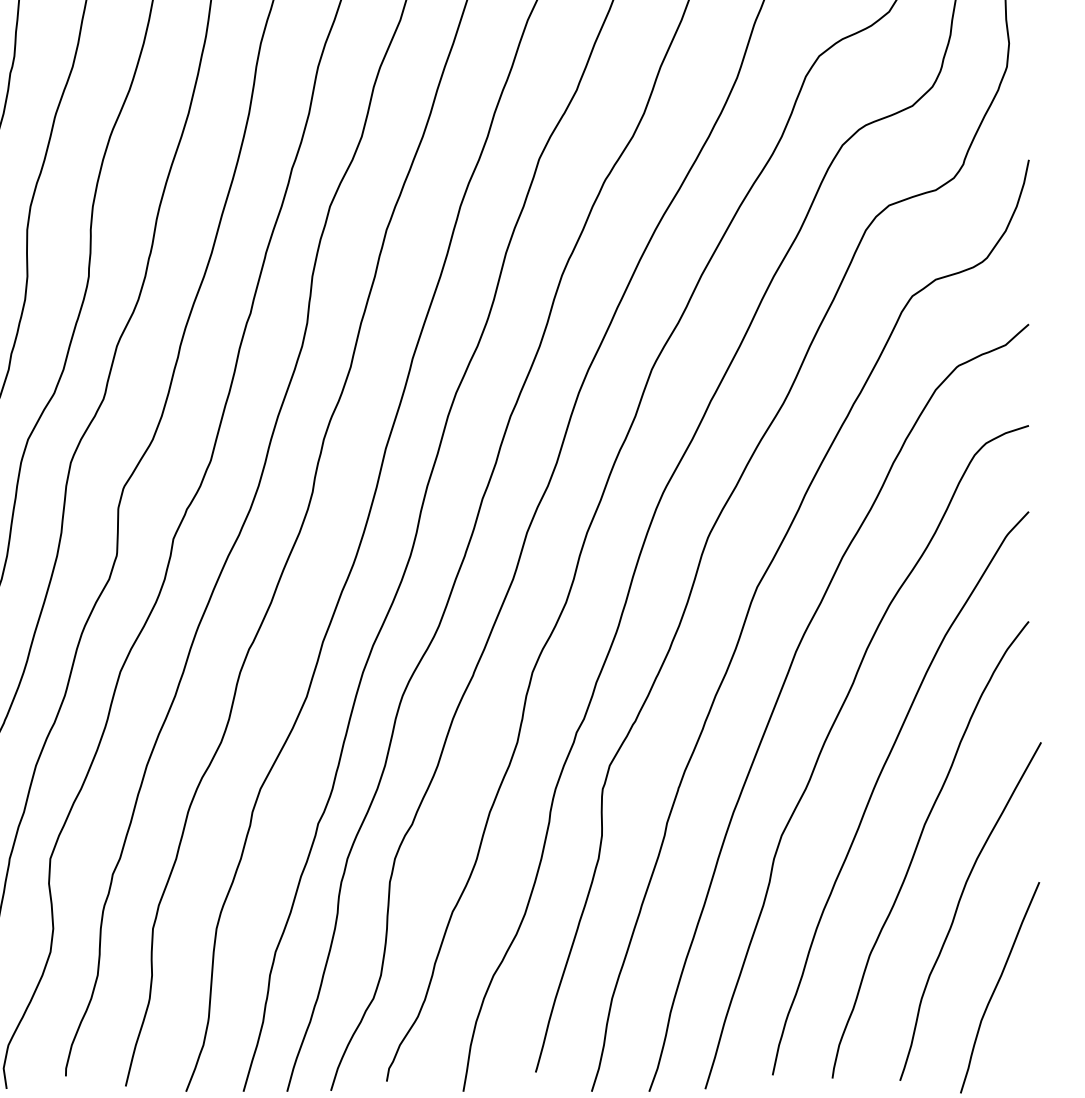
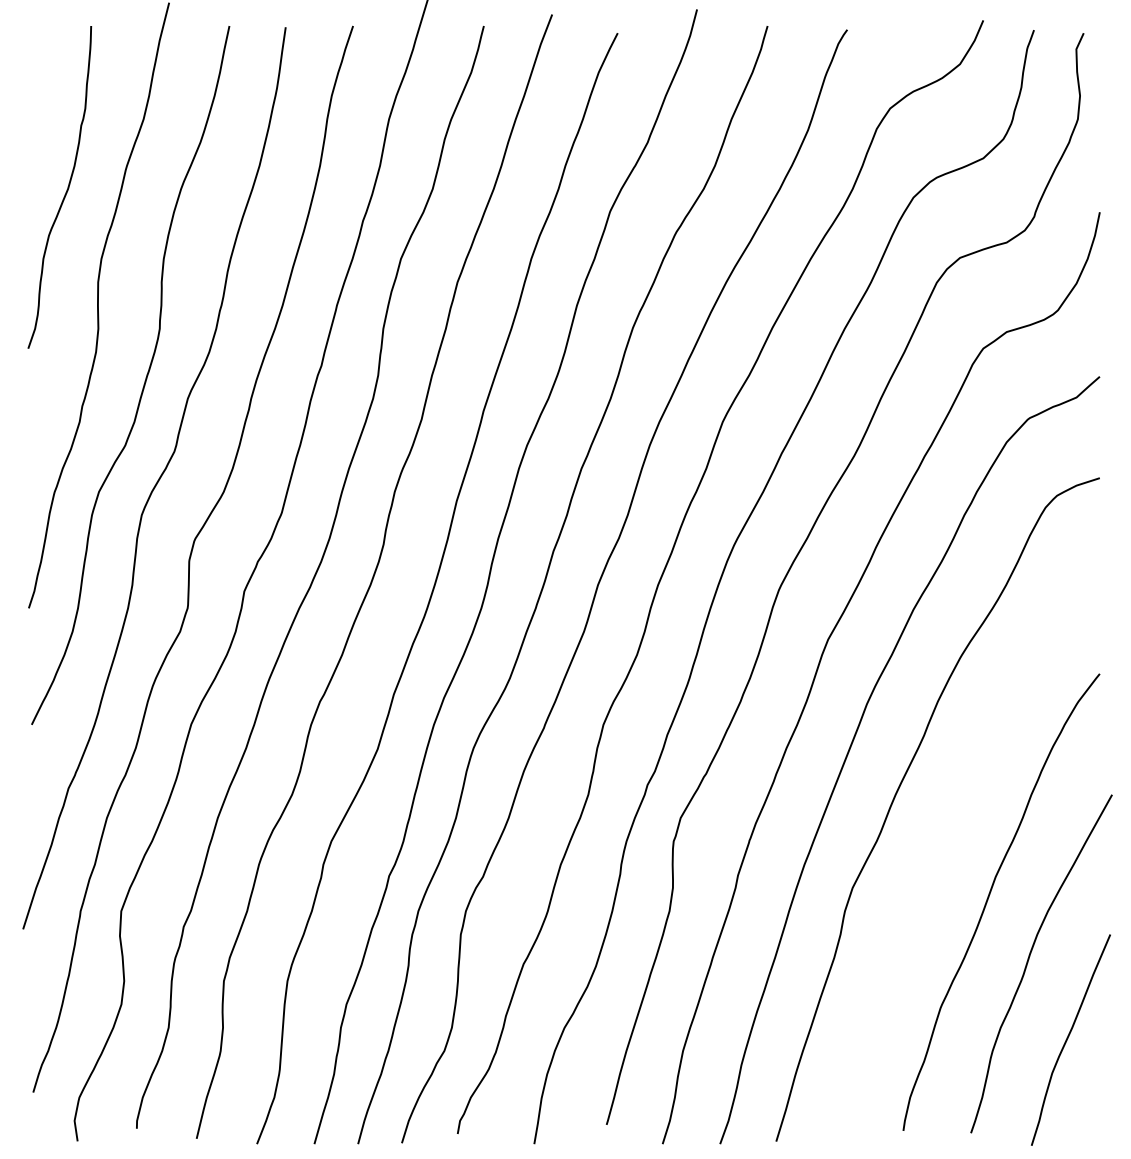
curve: (878, 781) -> (949, 833), removed

